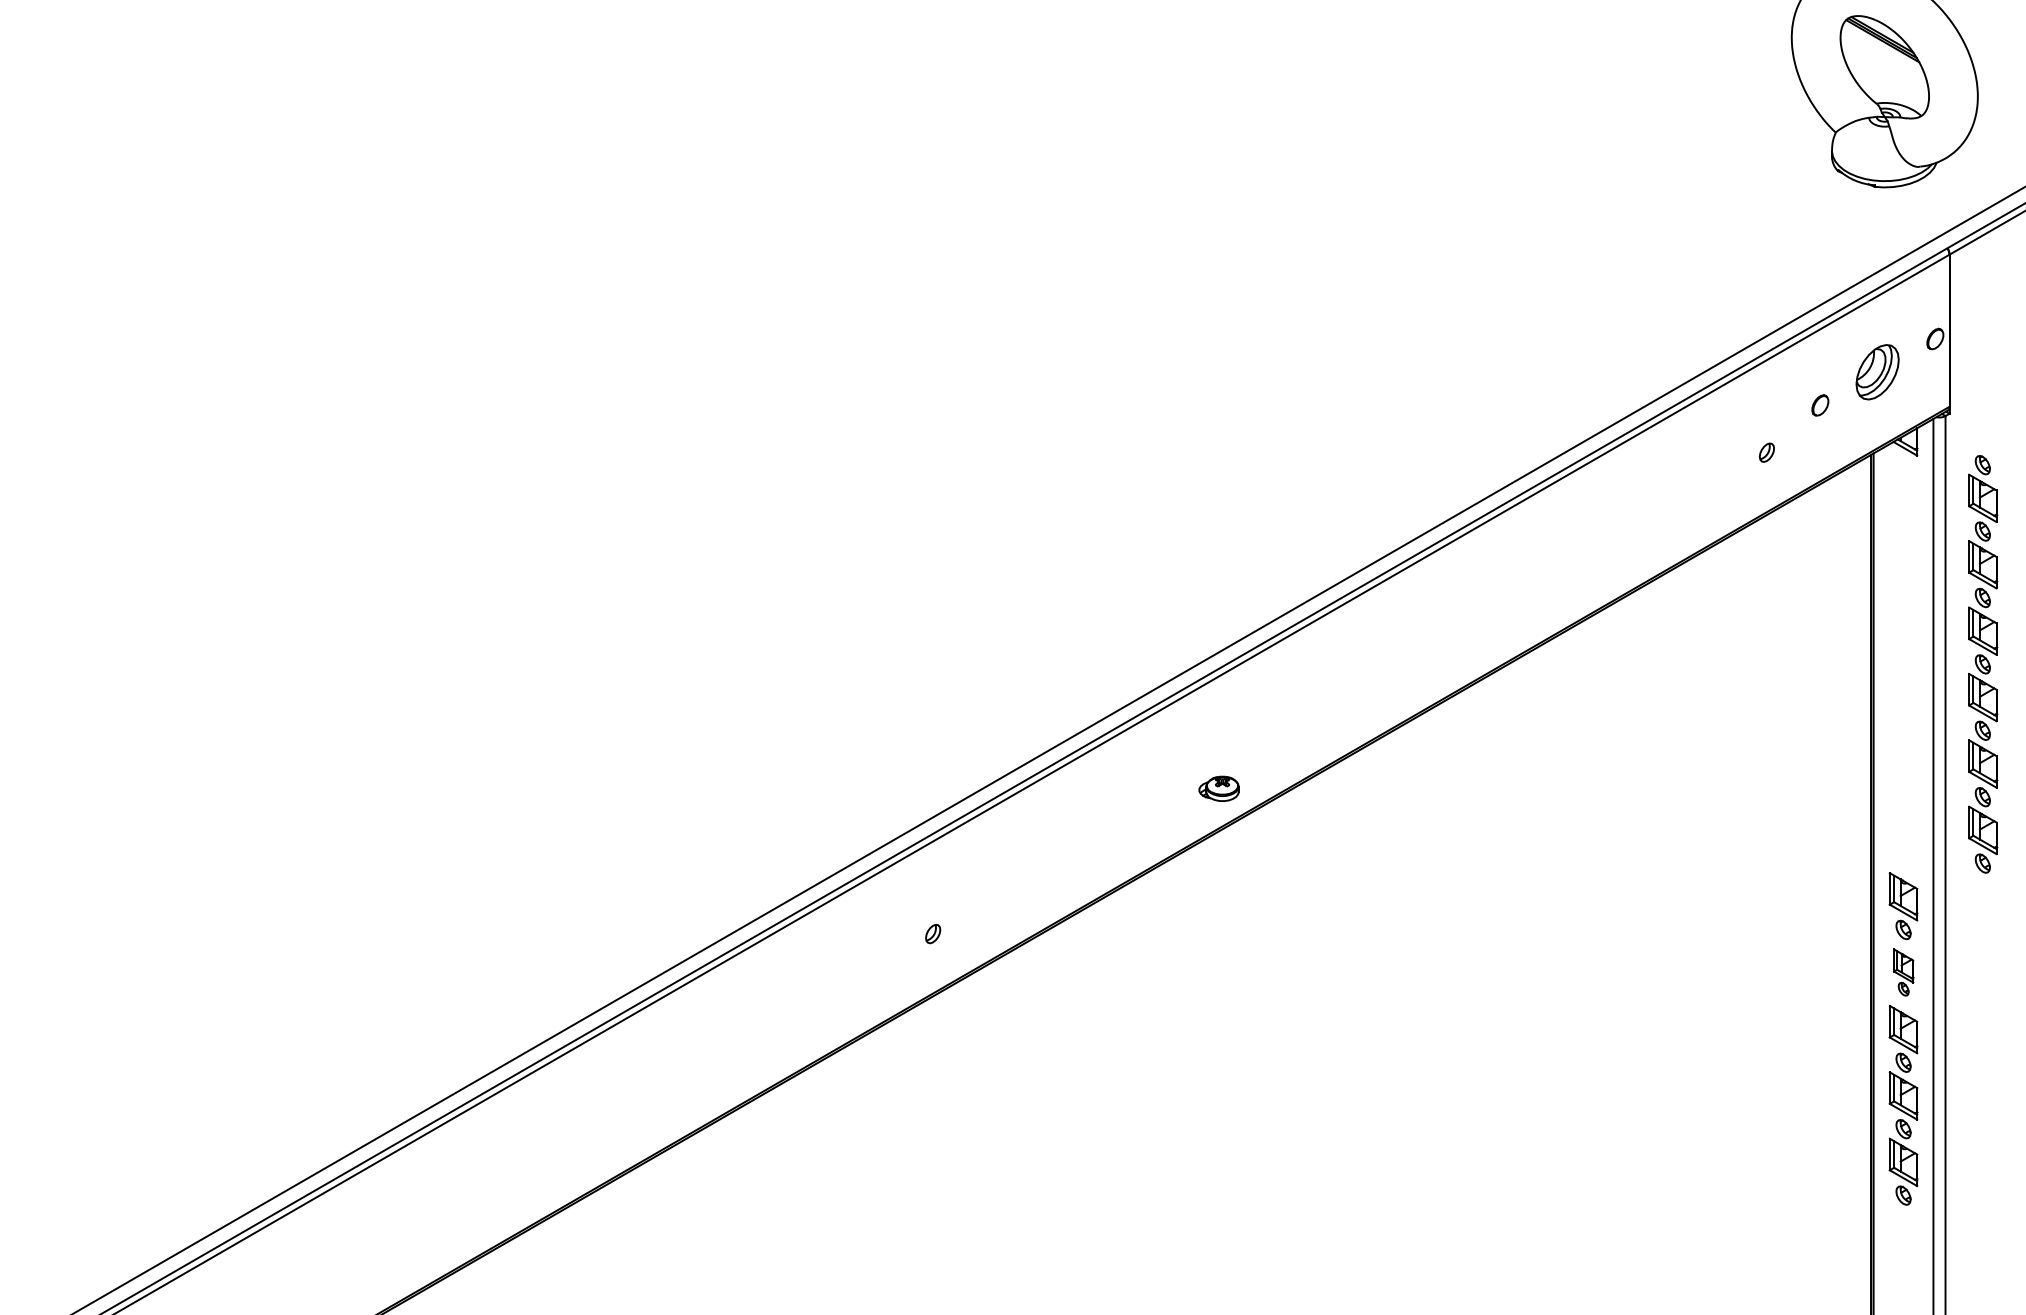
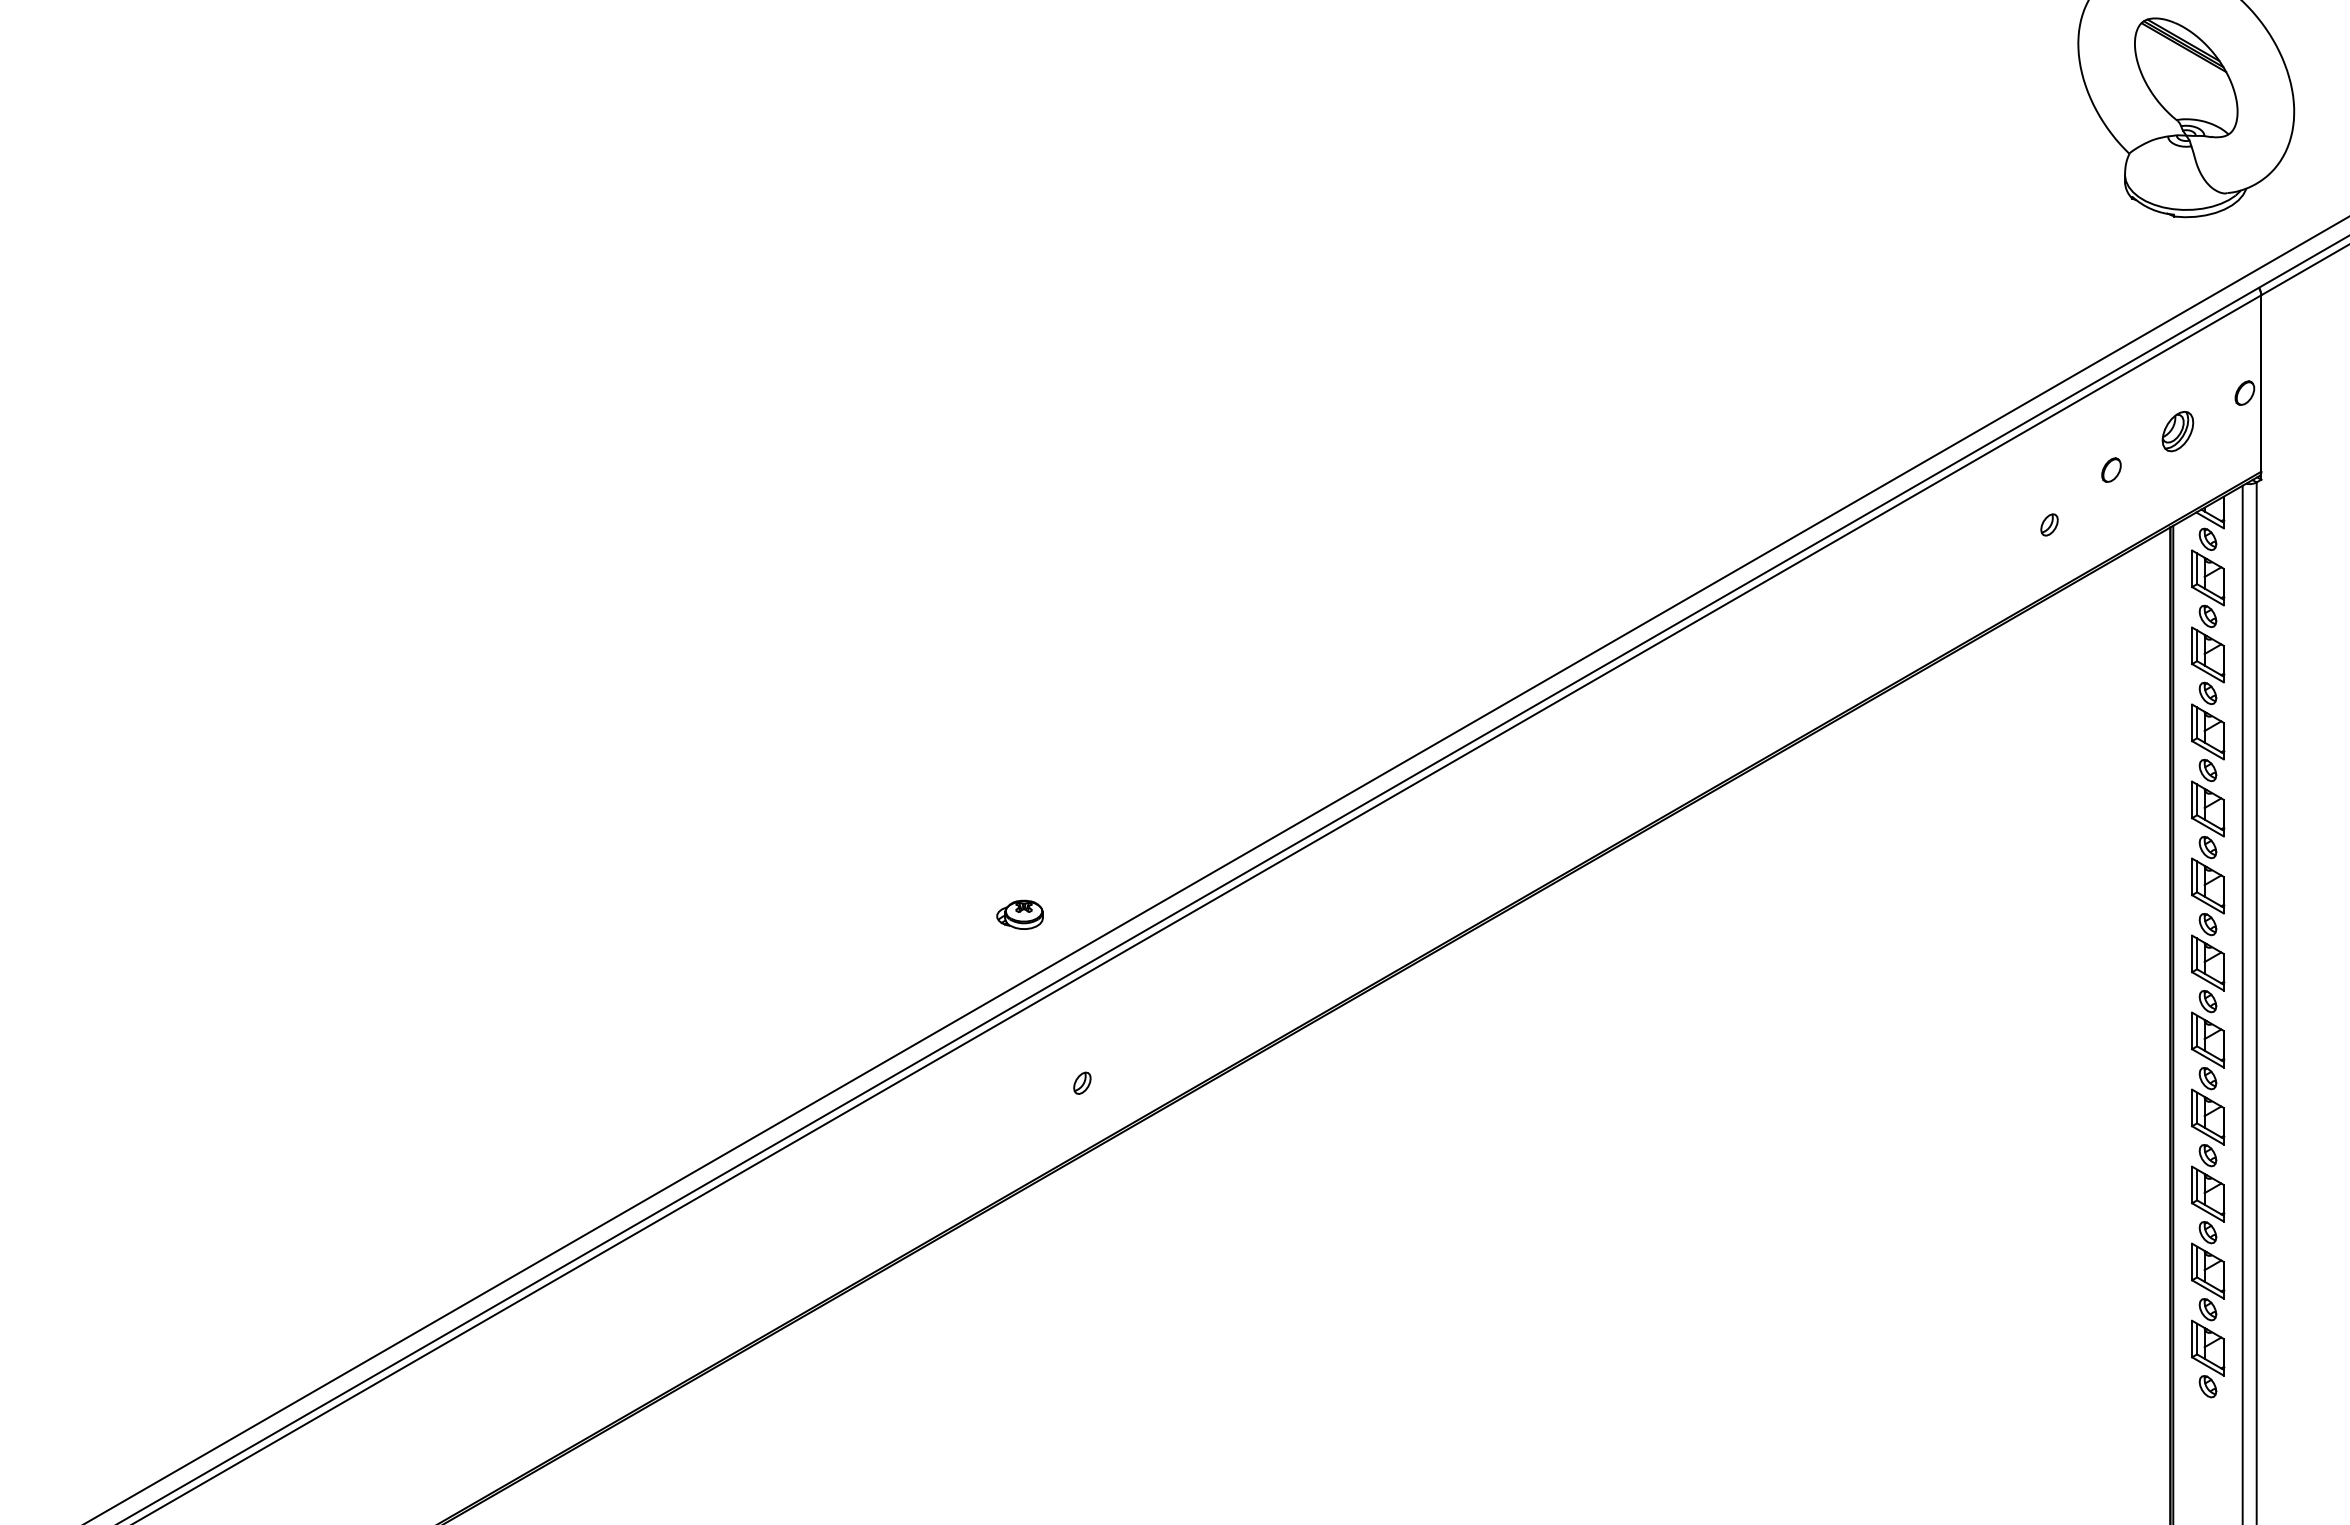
part: (1877, 372) -> (2177, 431), size x0.62
part: (1983, 664) -> (2208, 770), moved
part: (1218, 788) -> (1019, 914), moved
part: (1903, 972) -> (2208, 1127), size x1.43

